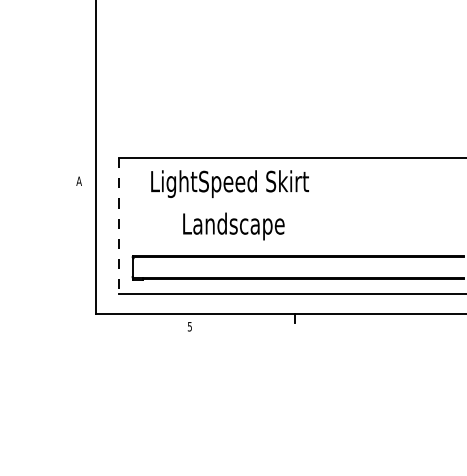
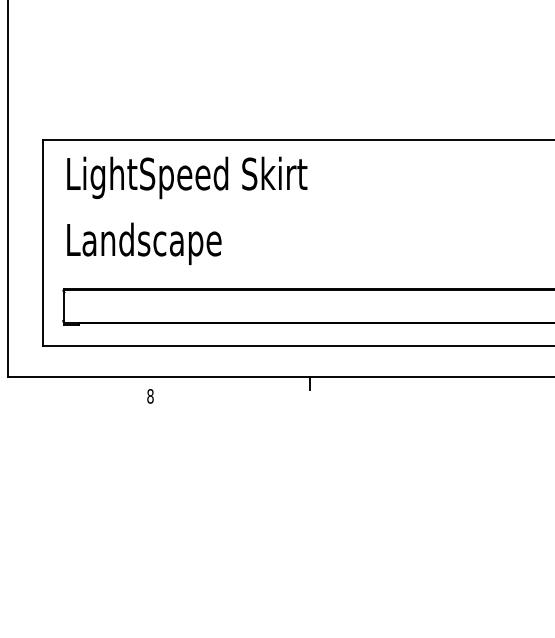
text: (229, 183) -> (186, 176), moved
line: (119, 225) -> (43, 242), dashed -> solid
text: (233, 226) -> (143, 243), moved
text: (189, 326) -> (149, 395), 5 -> 8

